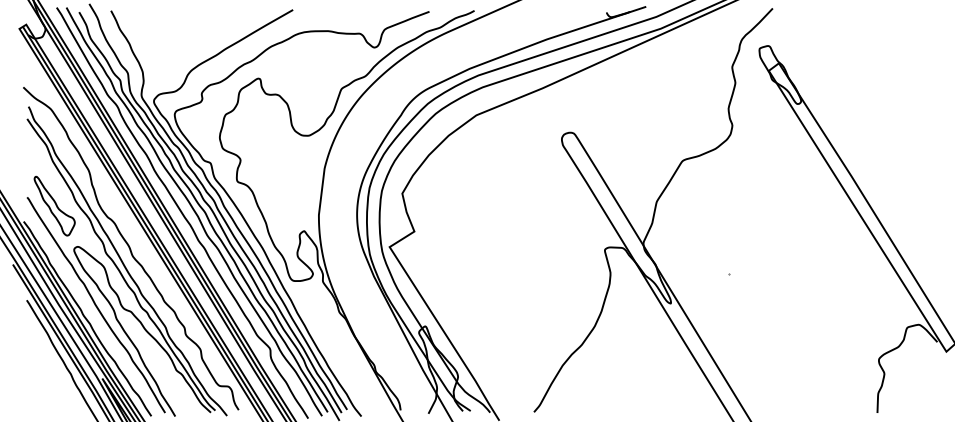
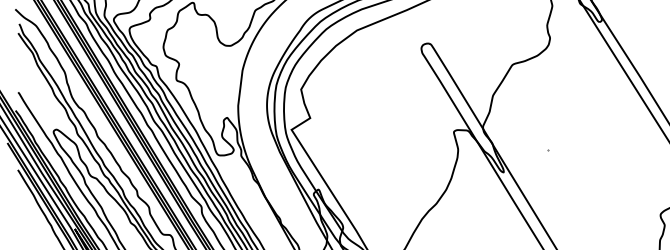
part: (54, 205) -> (38, 98), removed

